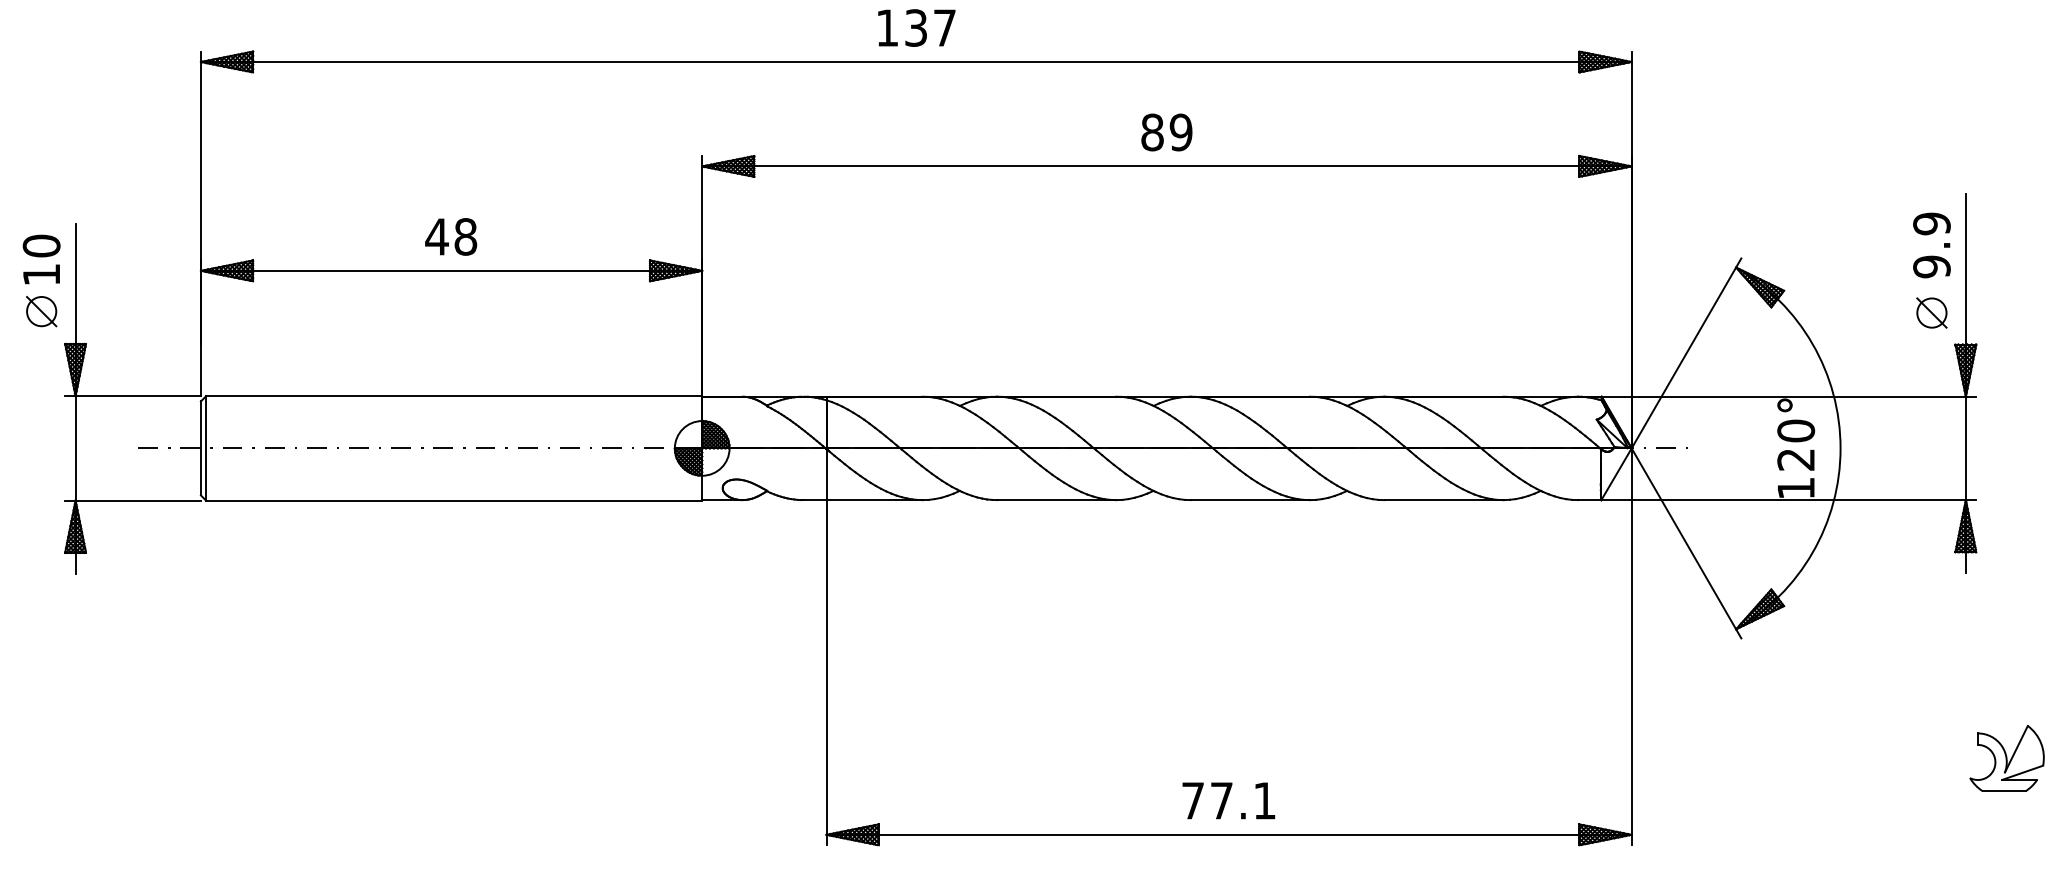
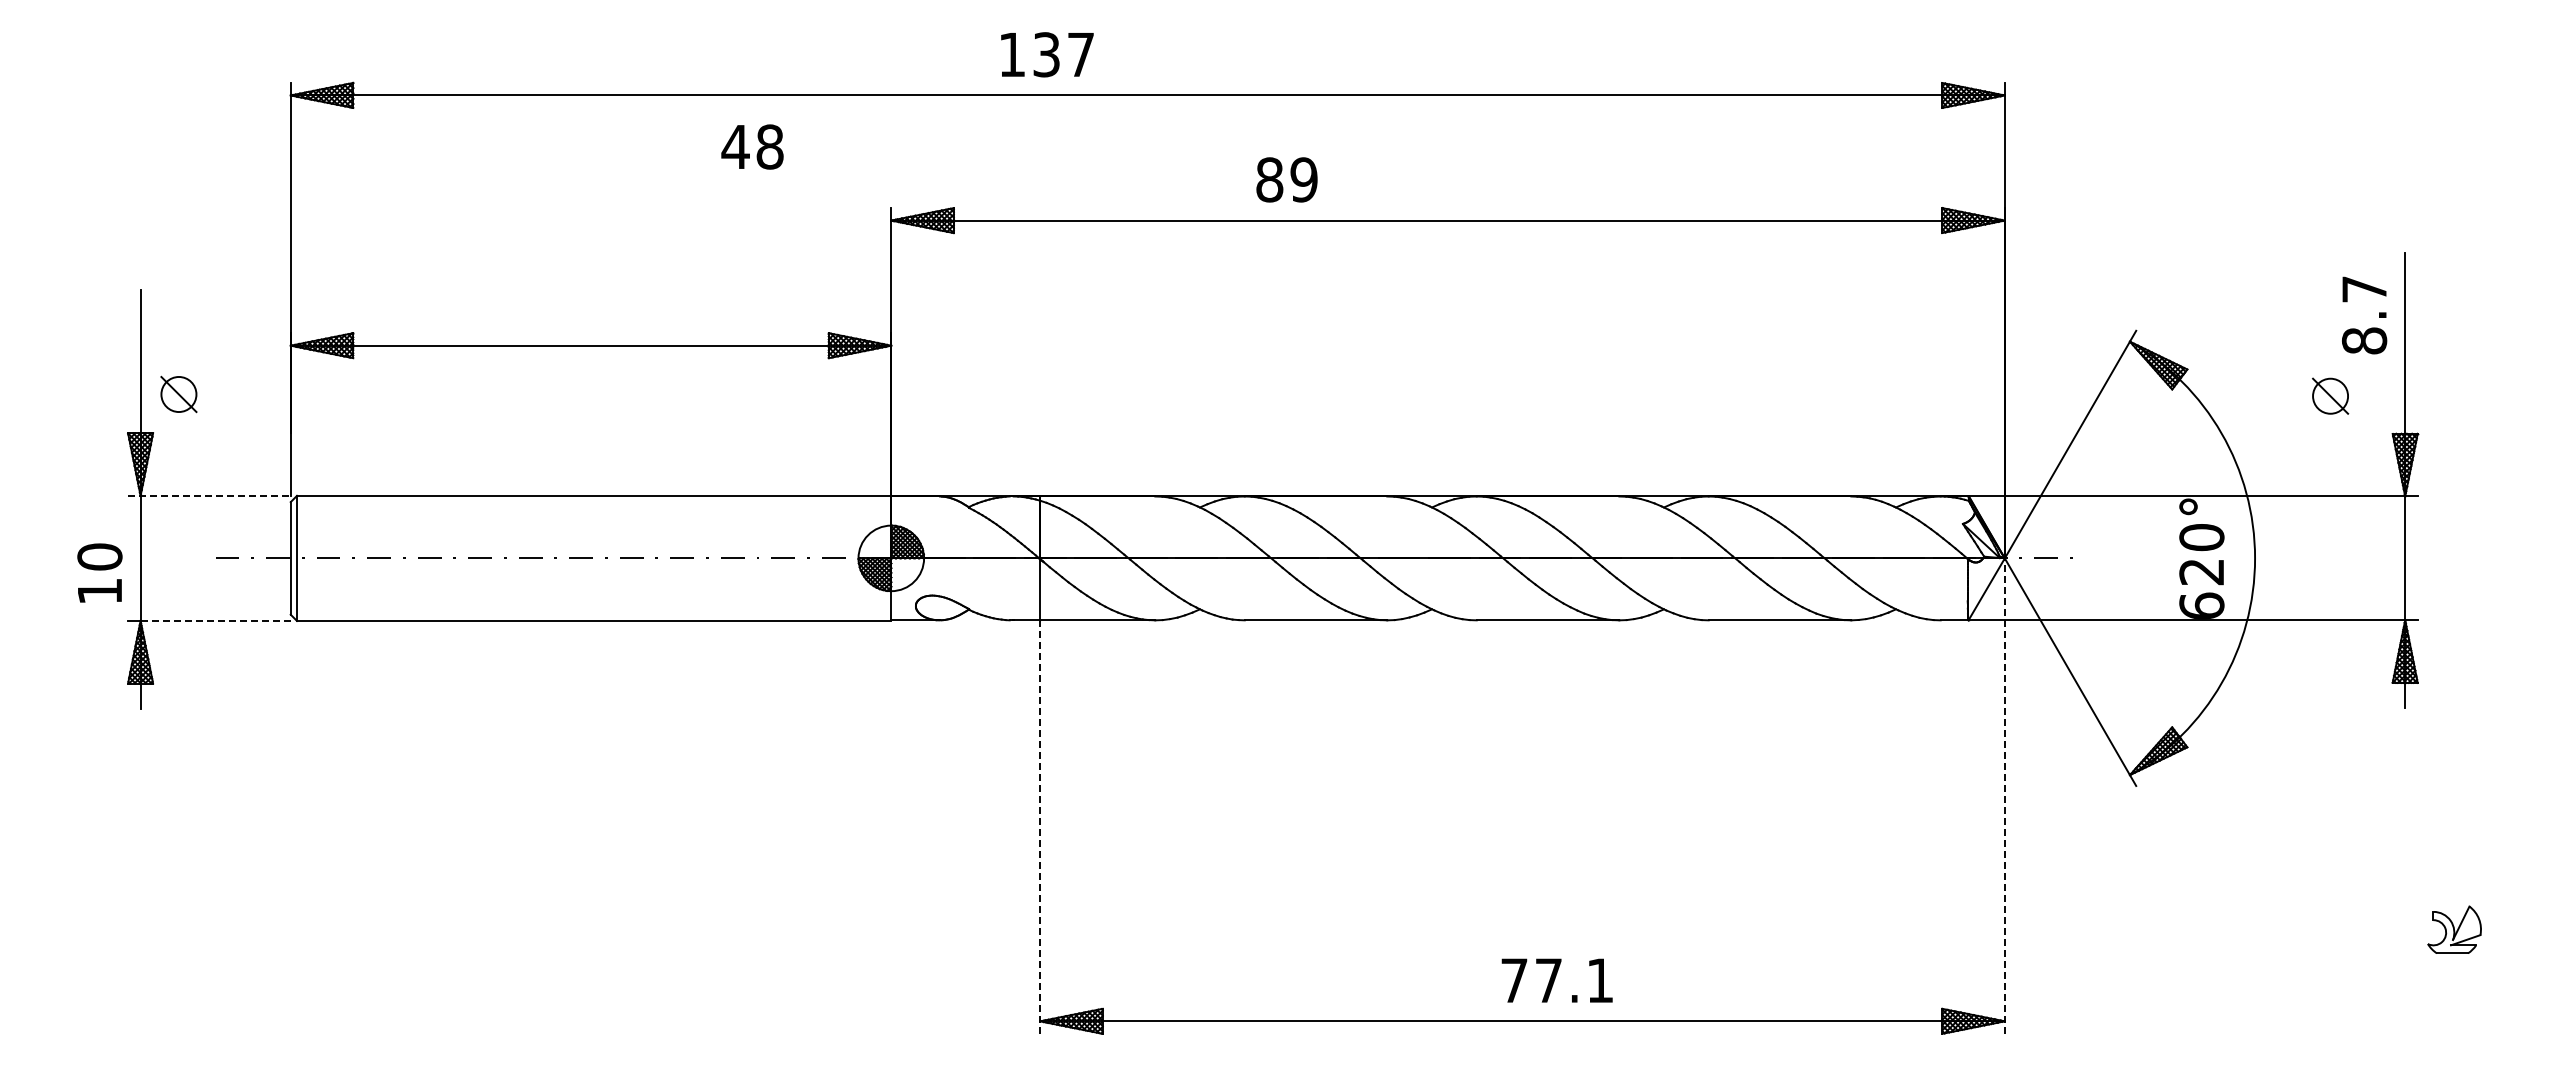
text: (916, 27) -> (1047, 54), moved
text: (1166, 132) -> (1286, 179), moved
text: (451, 236) -> (752, 146), moved
text: (1931, 245) -> (2364, 315), 9.9 -> 8.7
text: (41, 259) -> (99, 572), moved
part: (41, 311) -> (178, 394), moved
part: (1931, 312) -> (2330, 395), moved
line: (133, 395) -> (209, 495), solid -> dashed
text: (1795, 487) -> (2201, 605), 120° -> 620°
line: (138, 500) -> (215, 620), solid -> dashed
line: (1631, 647) -> (2004, 796), solid -> dashed
line: (826, 673) -> (1040, 827), solid -> dashed
part: (2007, 758) -> (2454, 929), size x0.6
text: (1228, 800) -> (1556, 980), moved

